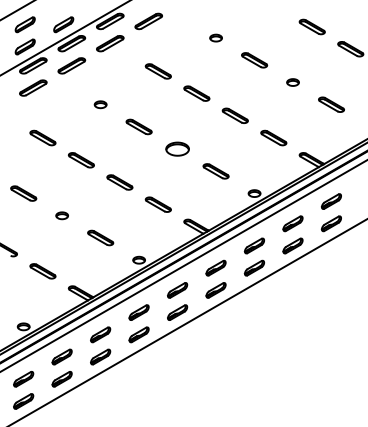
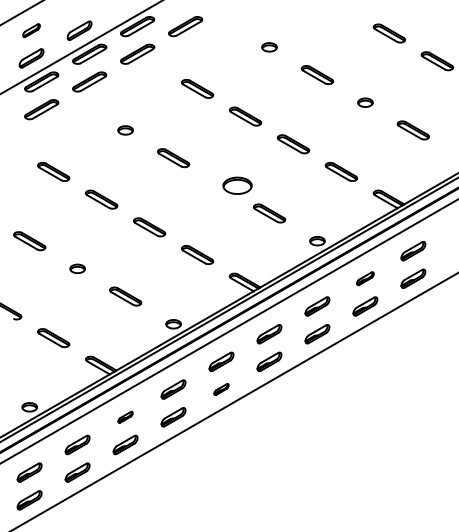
part: (25, 24) -> (31, 30), size x0.7
part: (177, 148) -> (237, 185), moved
part: (293, 223) -> (365, 278), size x0.7
part: (177, 312) -> (221, 389), size x0.6
part: (100, 335) -> (125, 417), size x0.6

